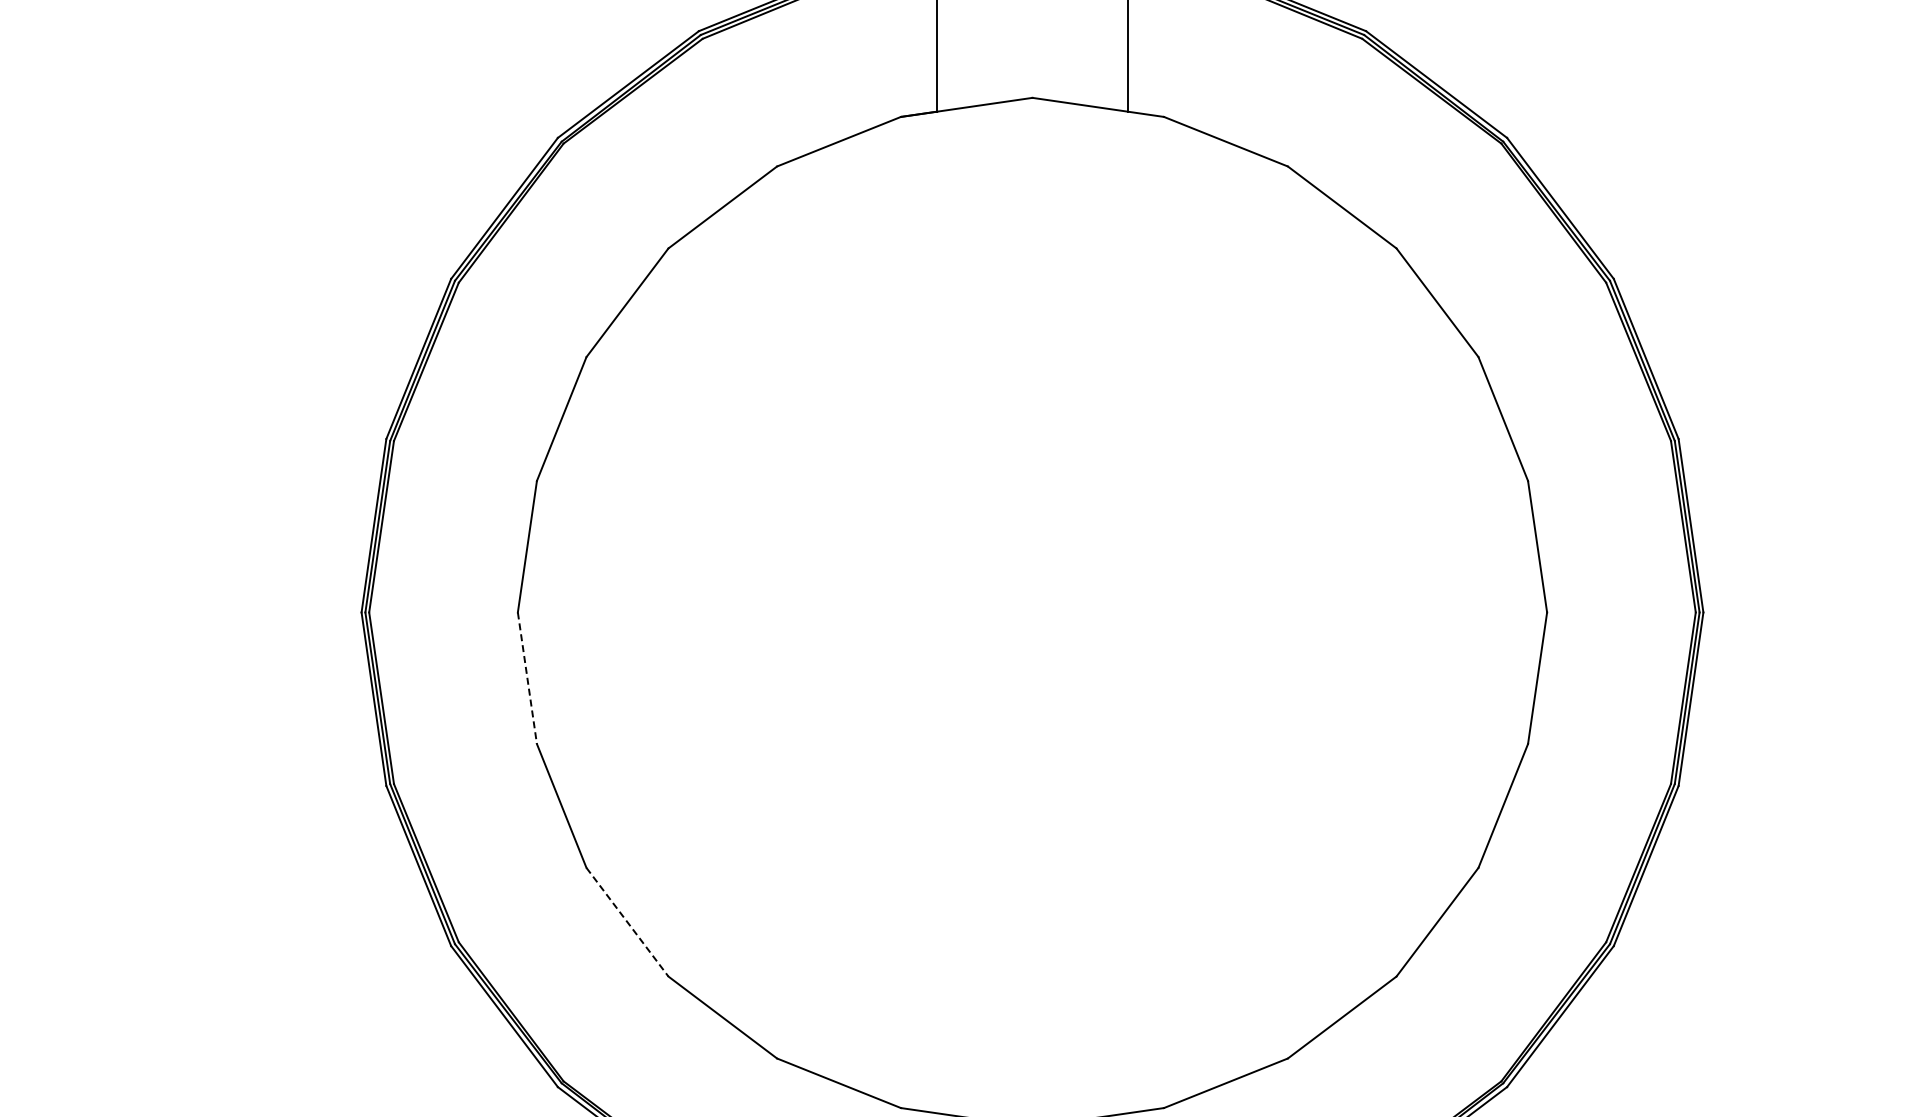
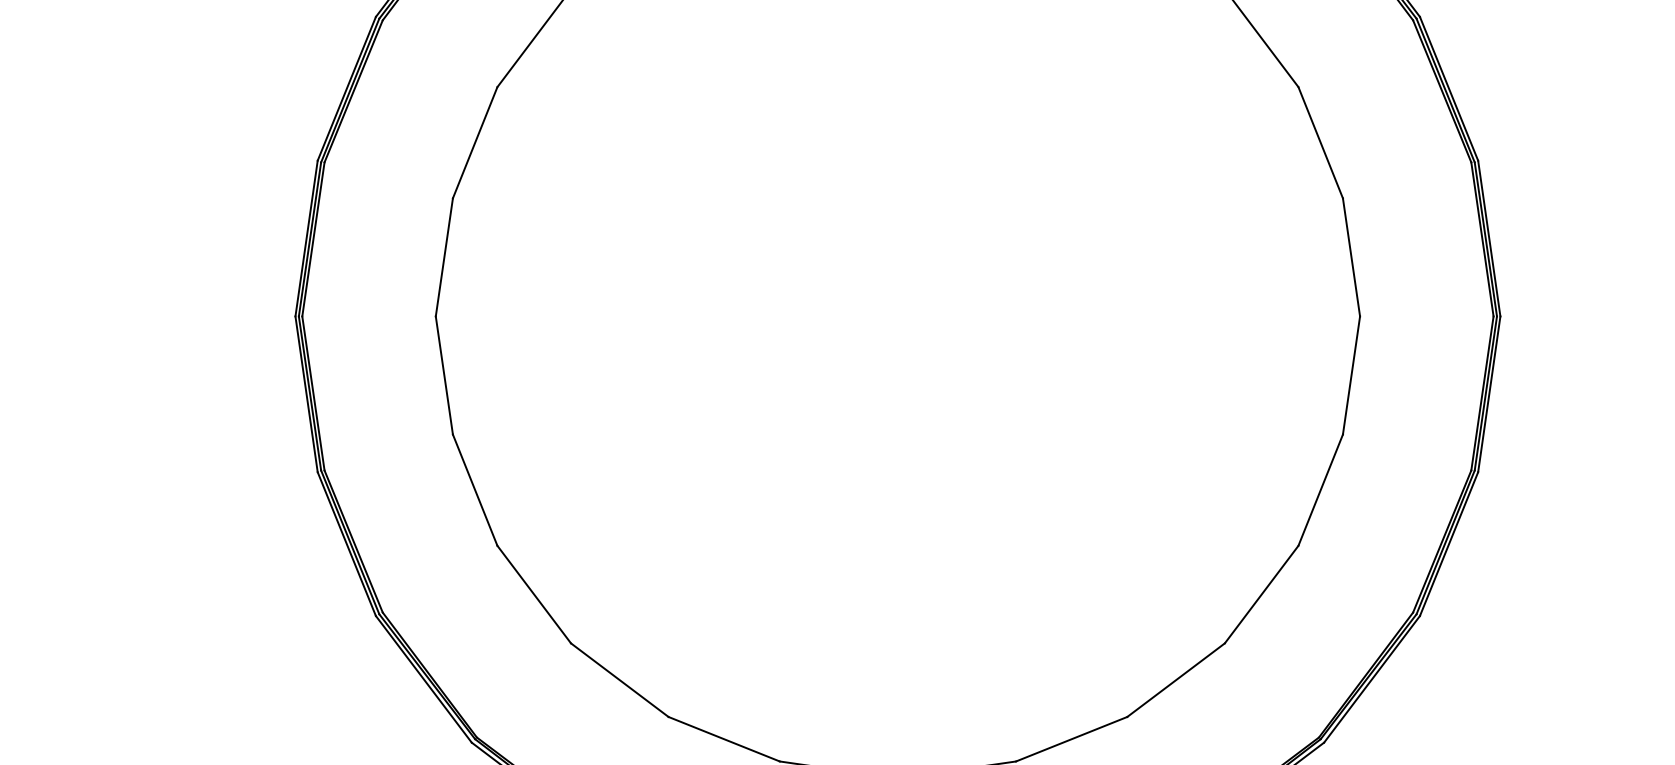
line: (527, 678) -> (444, 375), dashed -> solid
line: (627, 922) -> (534, 594), dashed -> solid

